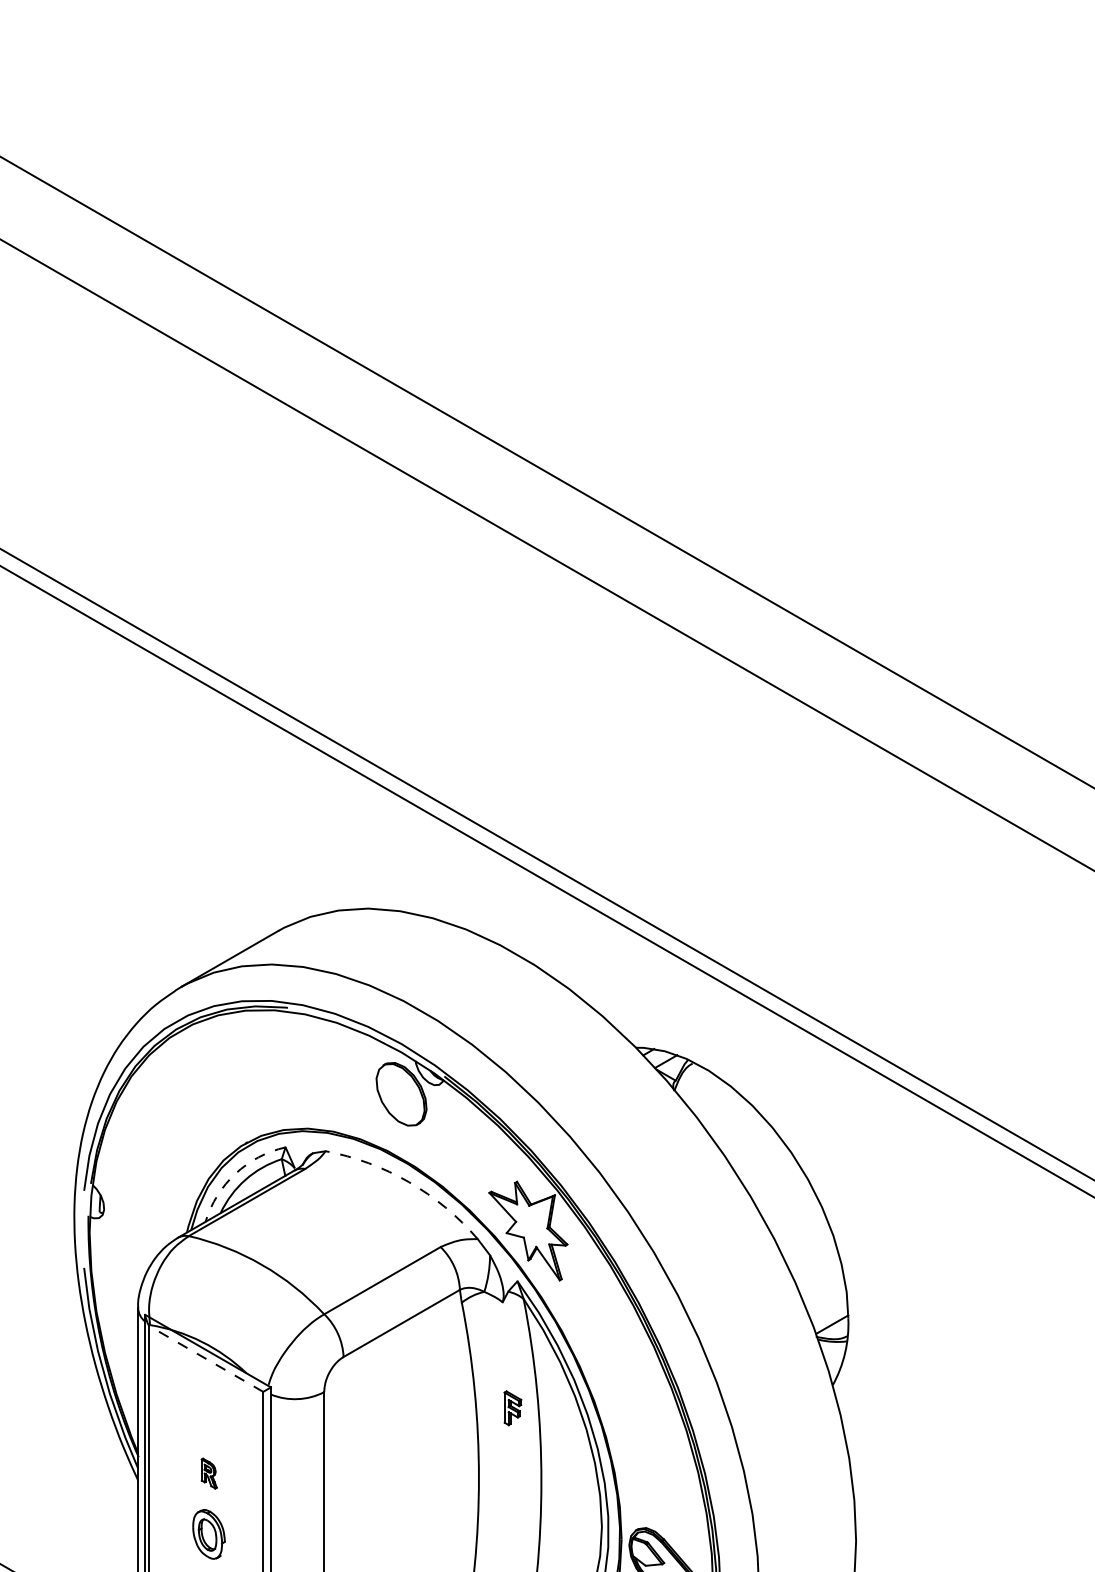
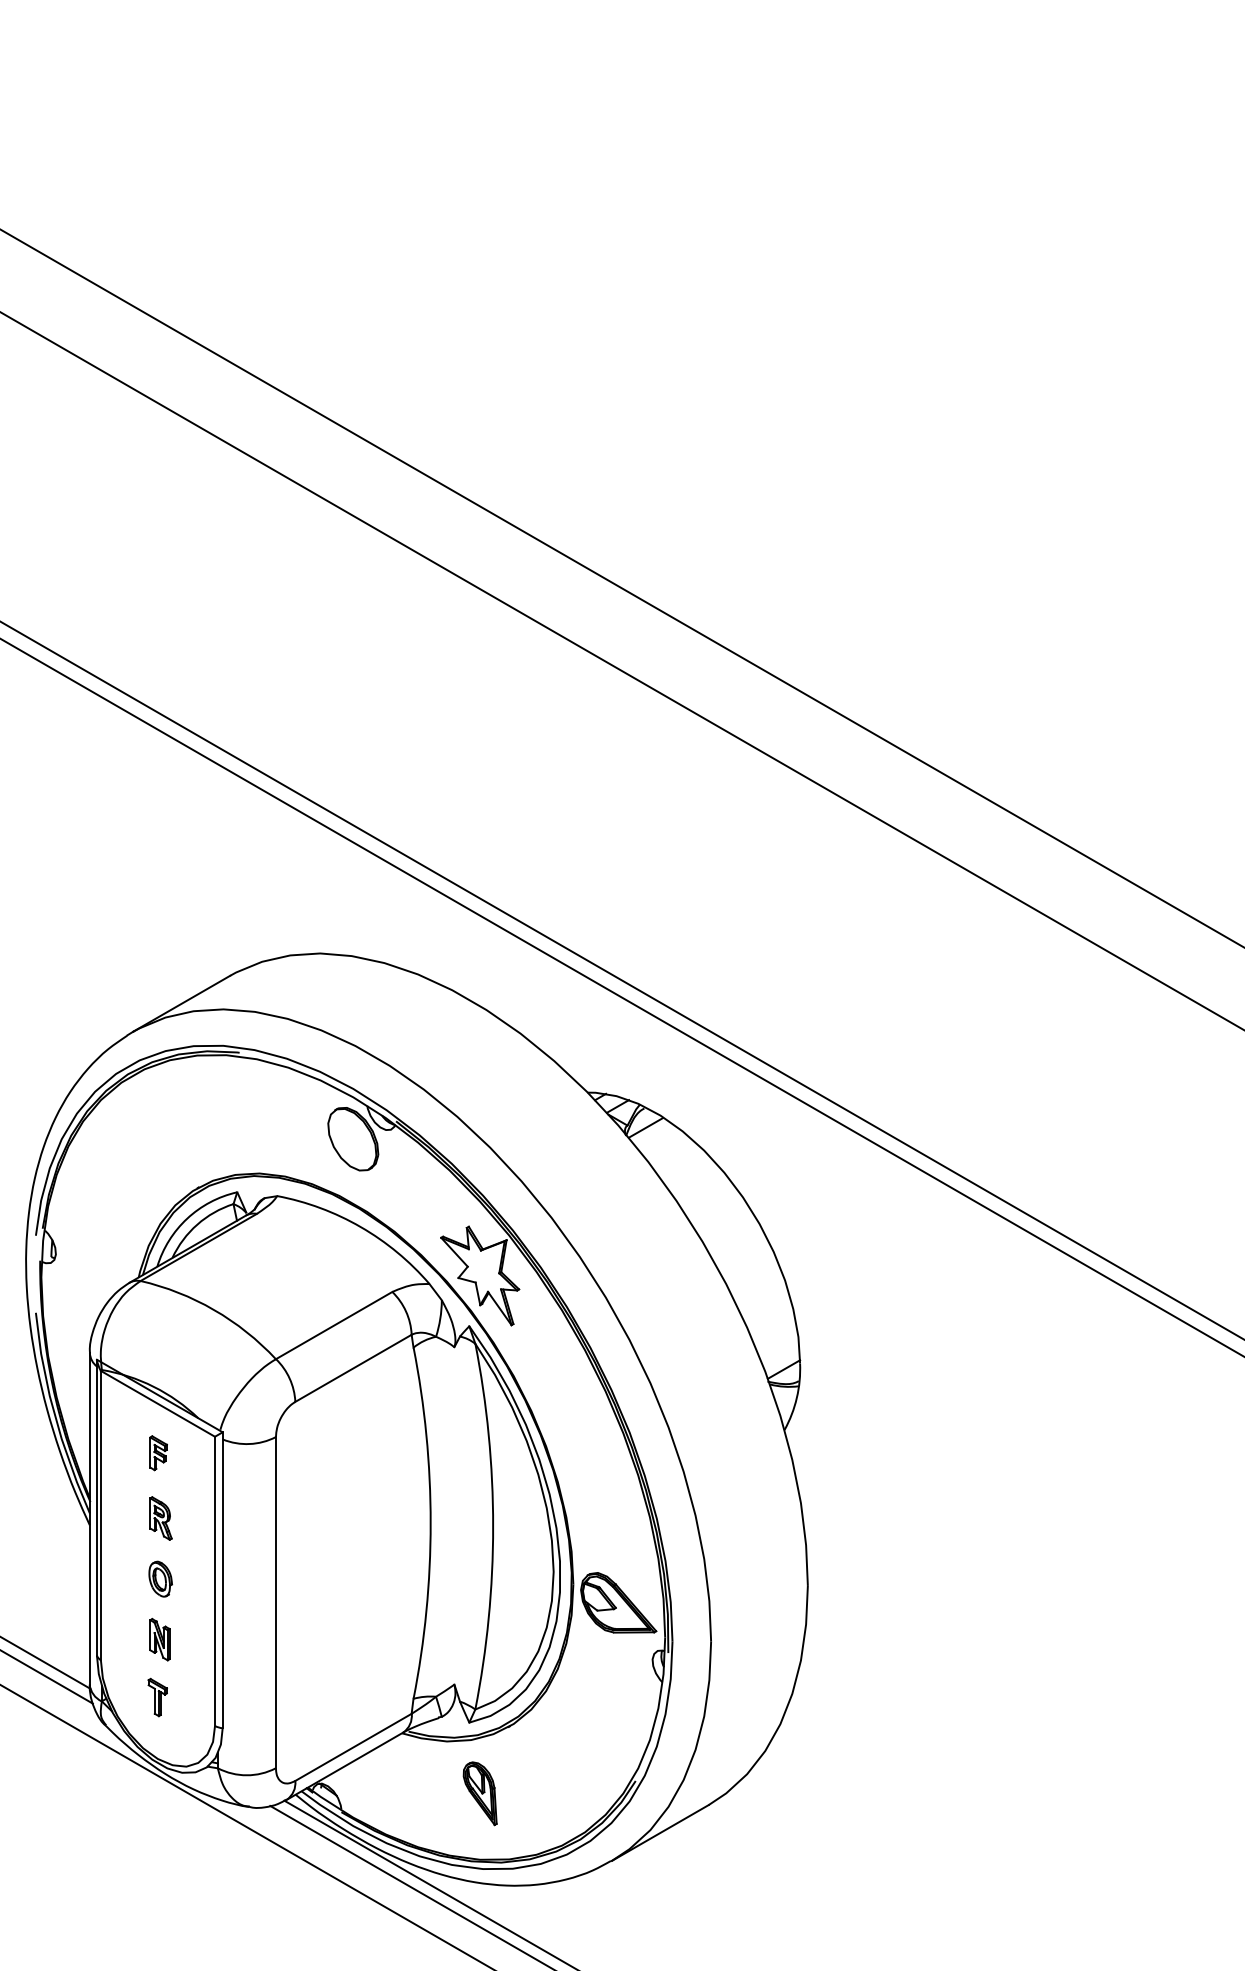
line: (693, 1082) -> (645, 1127), added
arc: (235, 1173) -> (187, 1218), dashed -> solid
arc: (408, 1182) -> (360, 1227), dashed -> solid
line: (205, 1358) -> (157, 1403), dashed -> solid
part: (512, 1408) -> (158, 1453), moved
part: (208, 1473) -> (160, 1518), size x1.43
part: (208, 1533) -> (160, 1578), size x0.71

